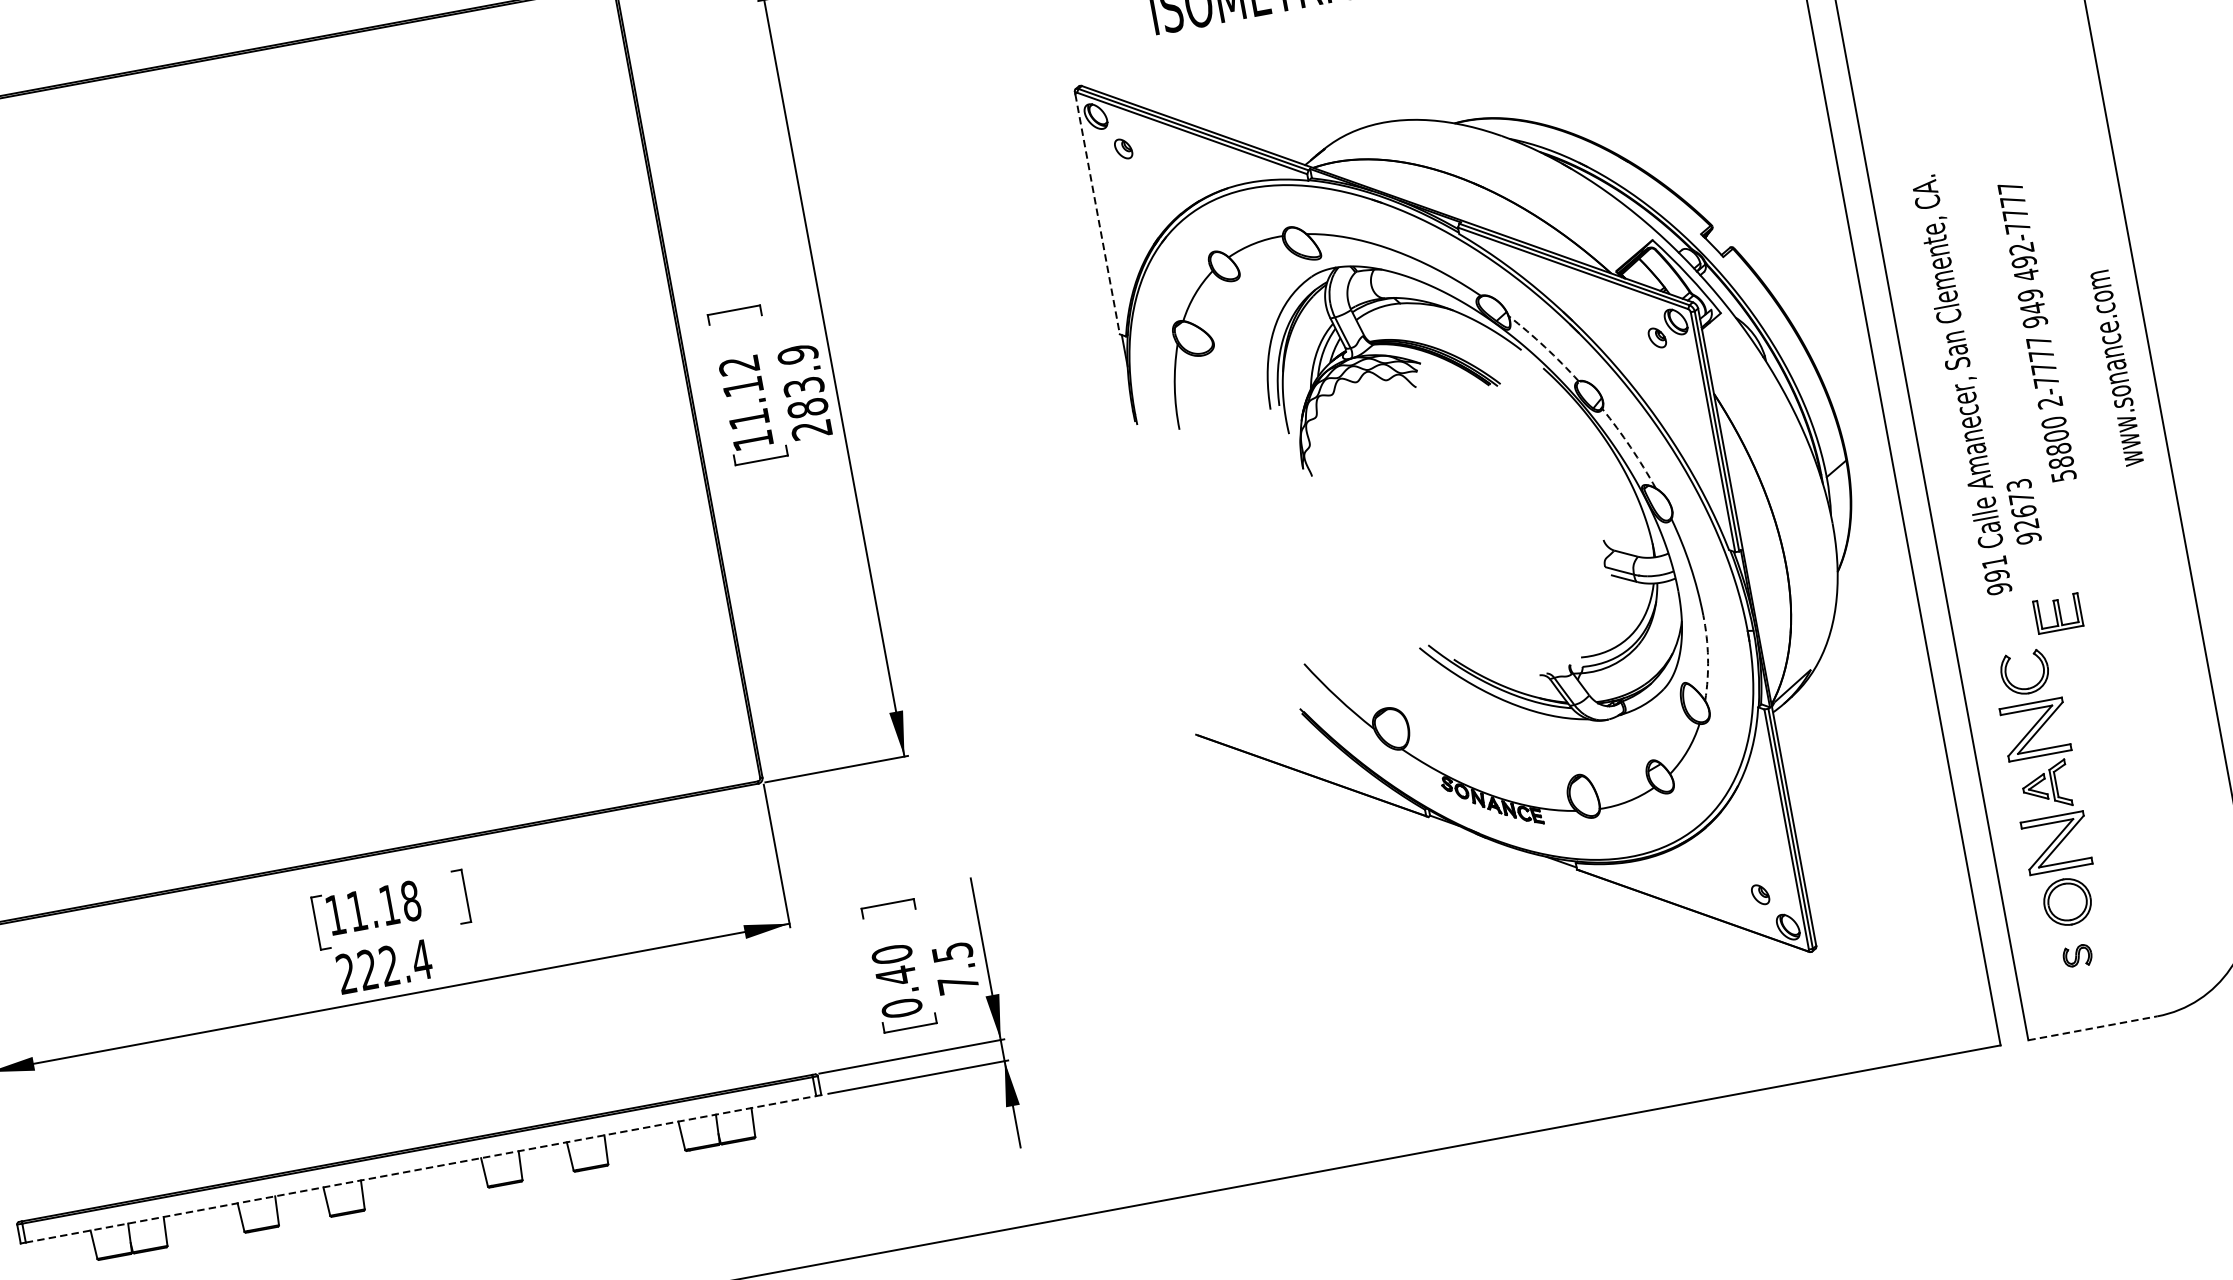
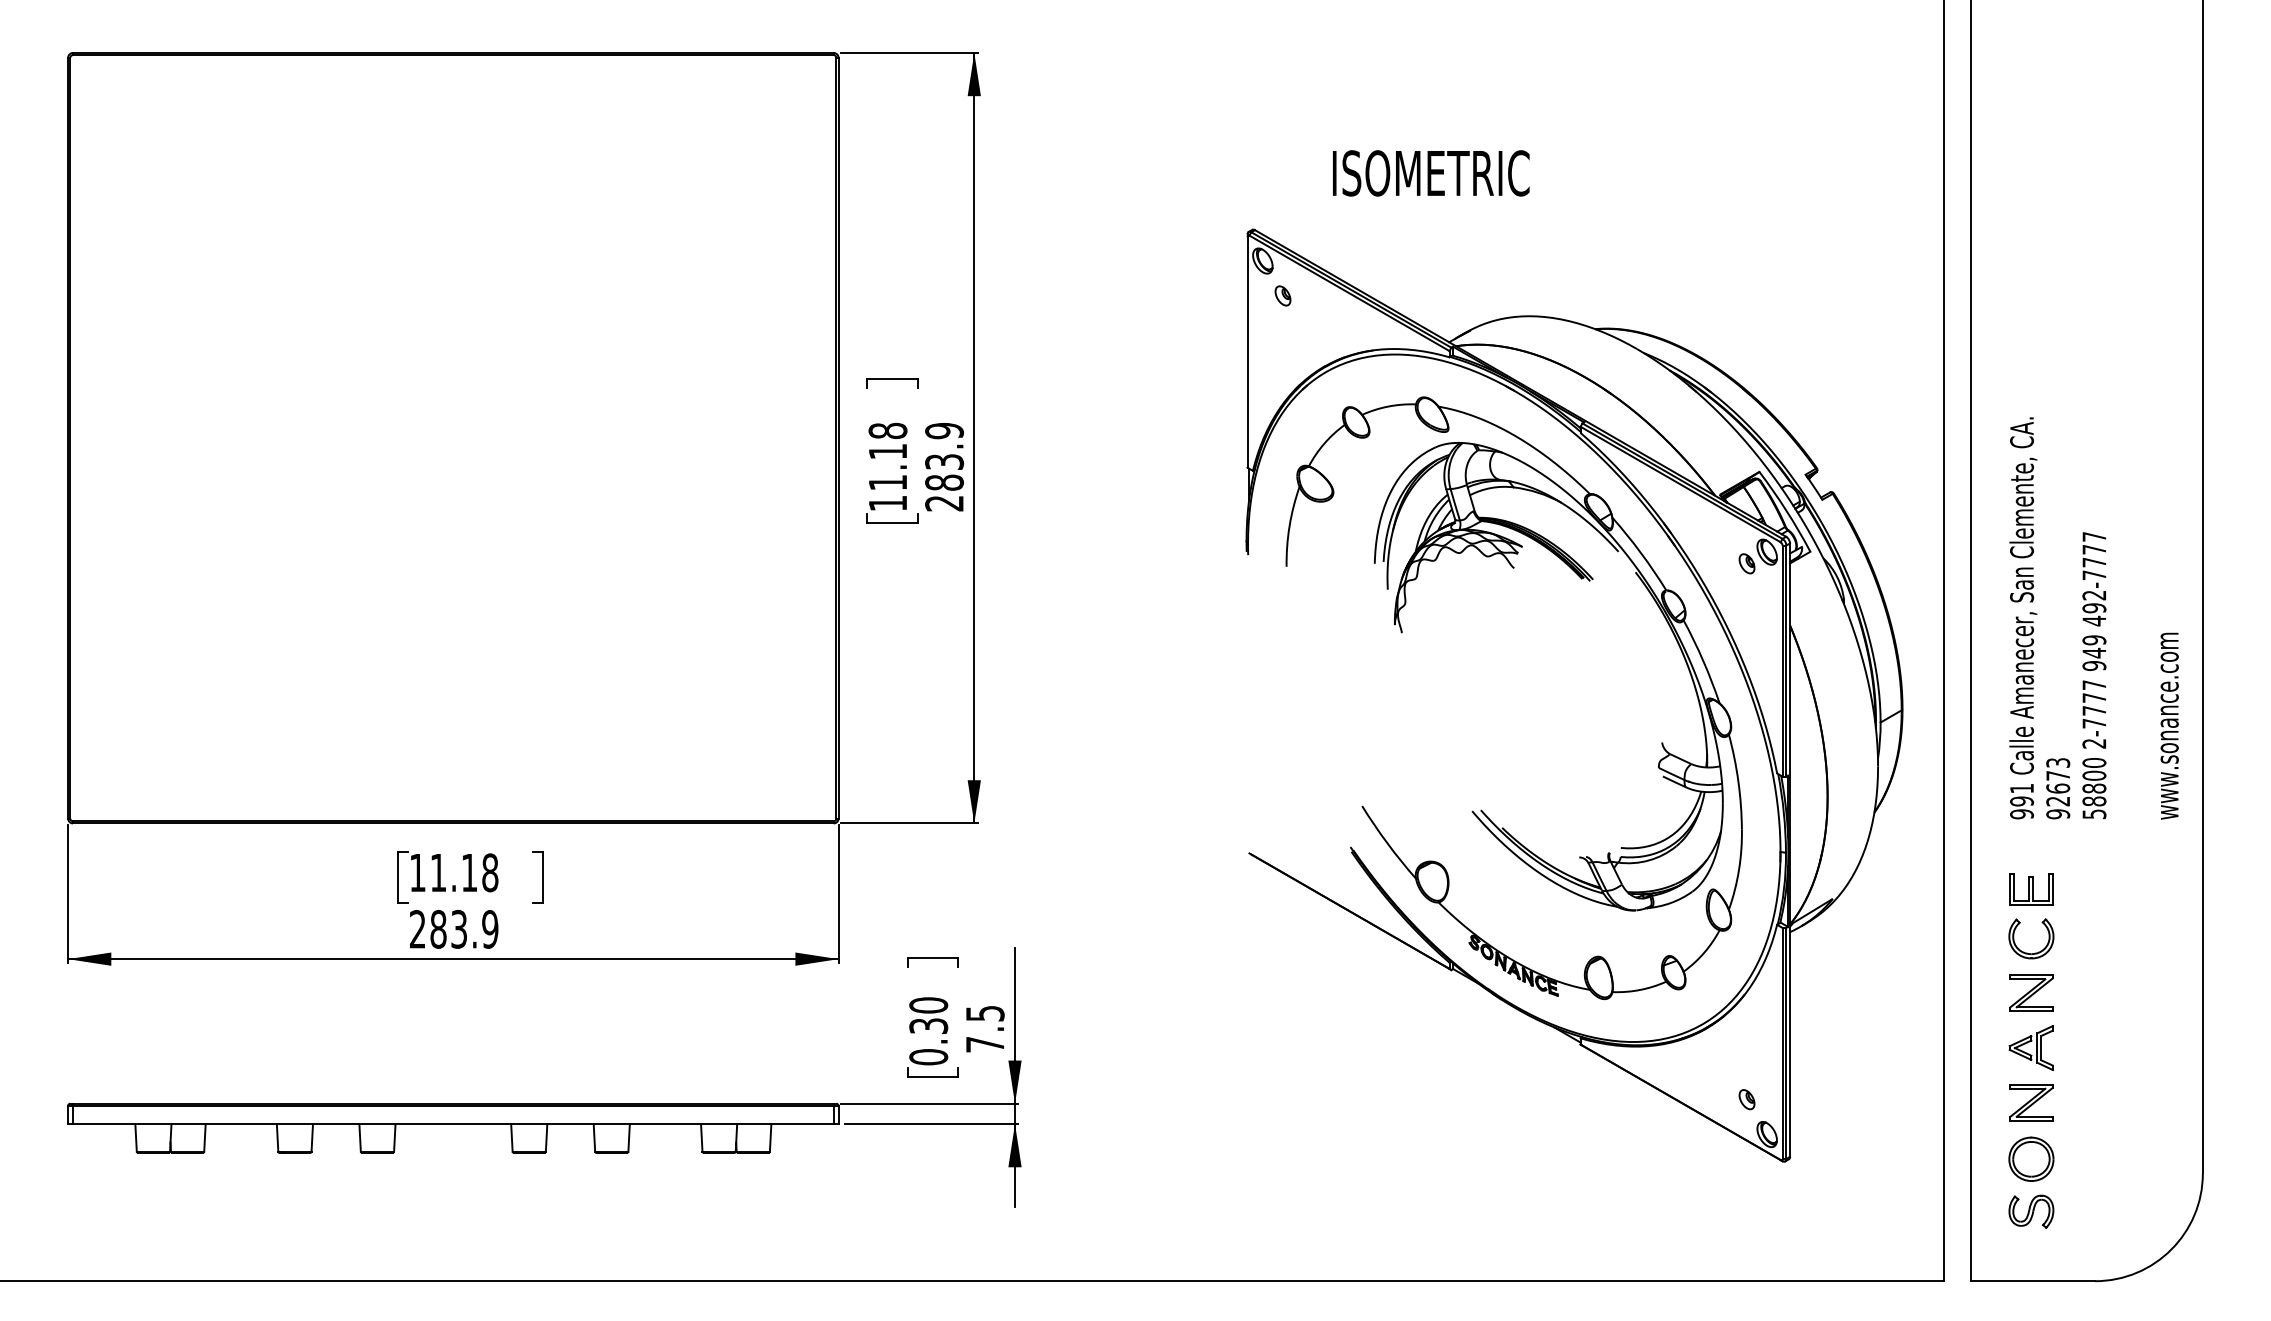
line: (1097, 214) -> (1247, 352), dashed -> solid
text: (2037, 331) -> (2094, 675), moved
arc: (1544, 347) -> (1640, 553), dashed -> solid
text: (738, 364) -> (887, 430), 11.12 -> 11.18
text: (2116, 367) -> (2169, 725), moved
text: (1963, 385) -> (2023, 618), moved
arc: (1630, 447) -> (1703, 661), dashed -> solid
part: (2058, 613) -> (2031, 889), moved
arc: (1707, 658) -> (1738, 870), dashed -> solid
part: (2035, 728) -> (2031, 992), size x0.71
part: (2056, 842) -> (2031, 1102), size x0.71
part: (2077, 956) -> (2031, 1211), size x1.67
text: (395, 964) -> (464, 929), 222.4 -> 283.9
text: (895, 975) -> (928, 1025), 0.40 -> 0.30
line: (2093, 1028) -> (2033, 1281), dashed -> solid
line: (421, 1169) -> (453, 1124), dashed -> solid

